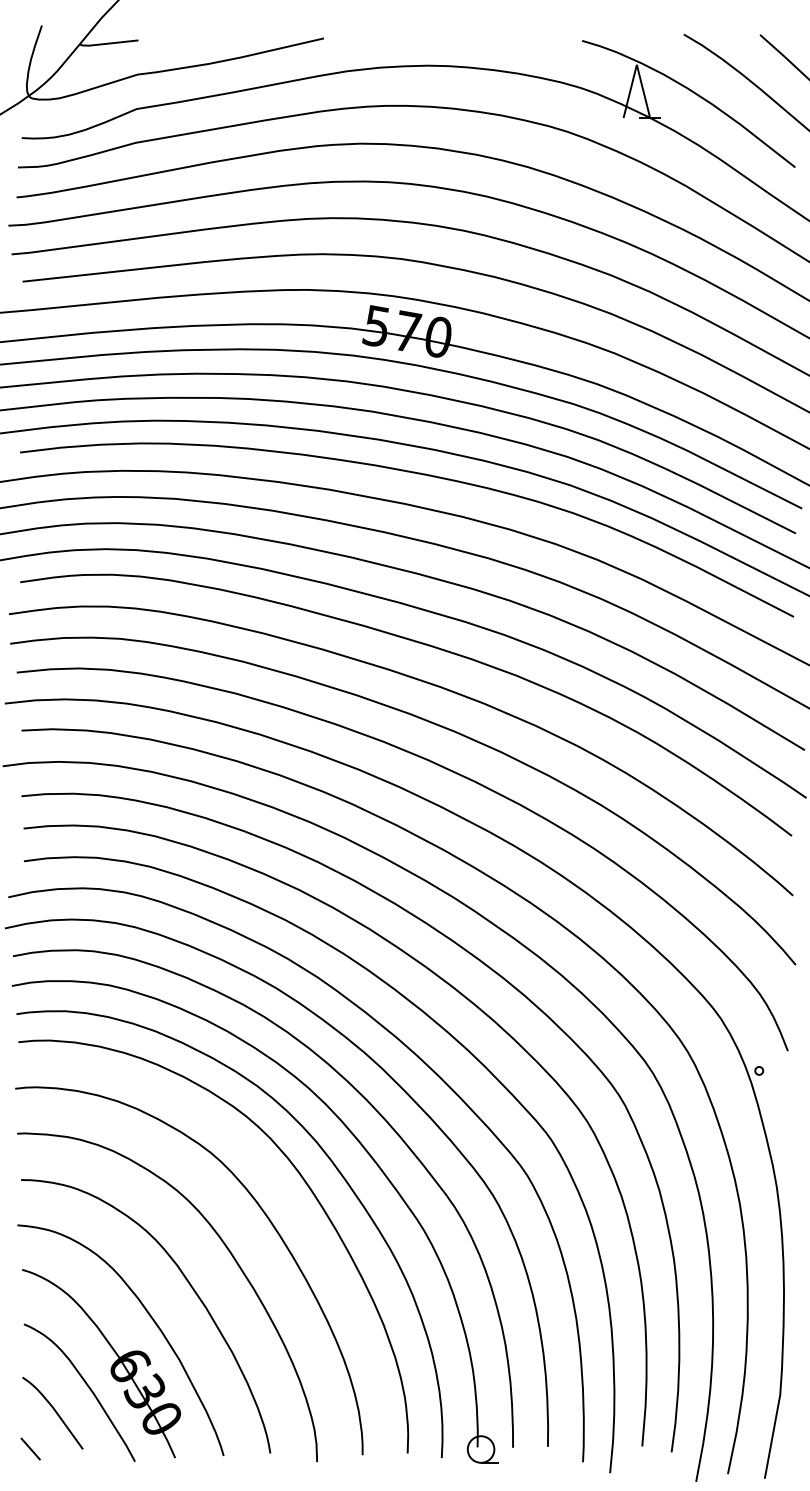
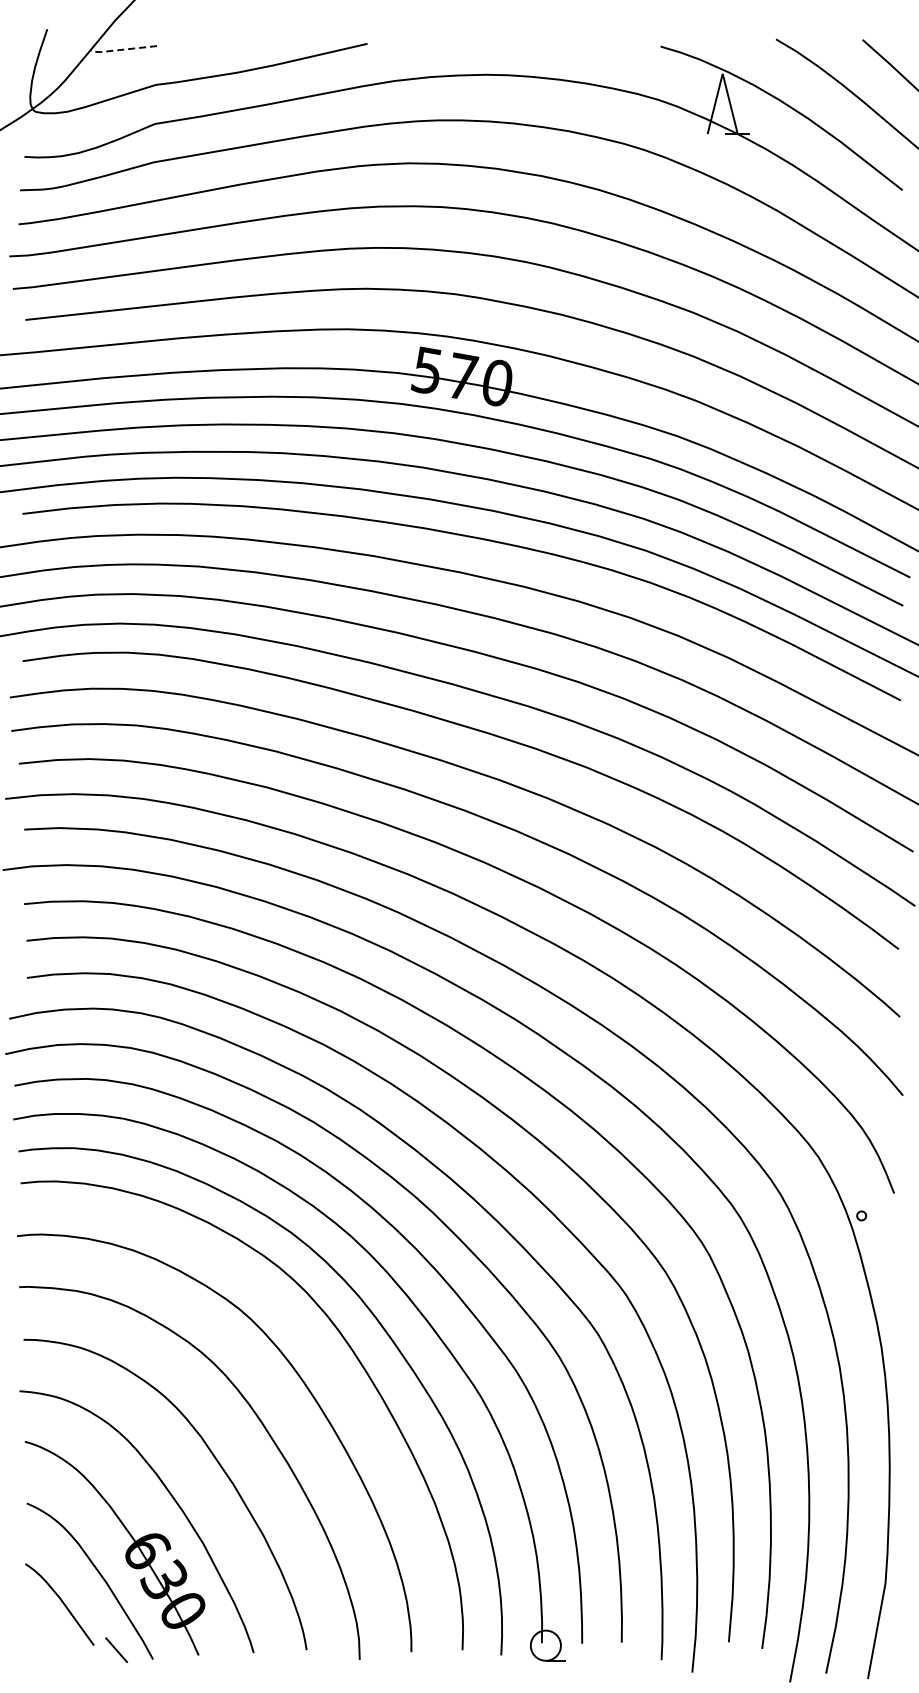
line: (108, 43) -> (122, 49), solid -> dashed
line: (30, 1448) -> (116, 1649), moved

